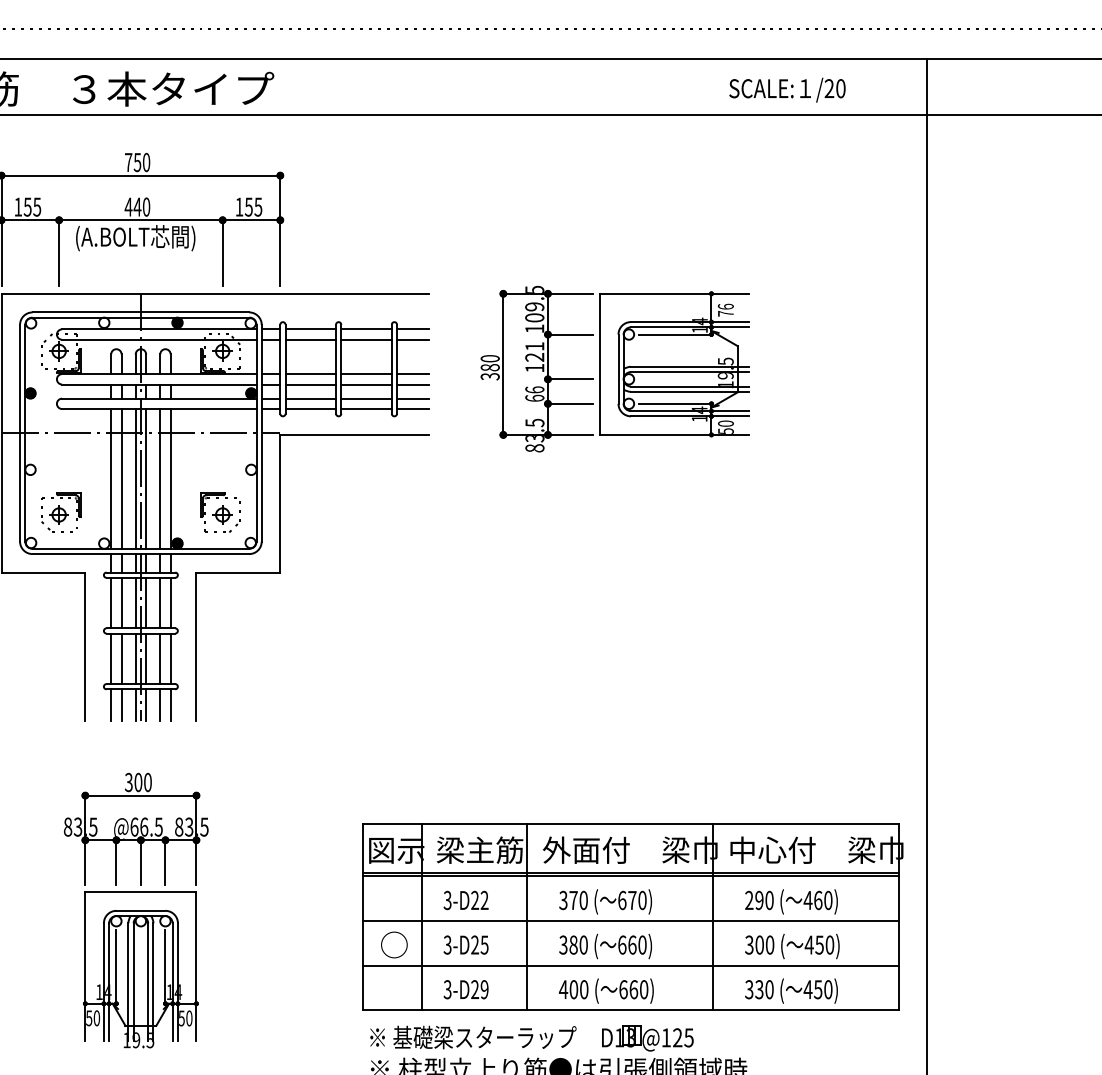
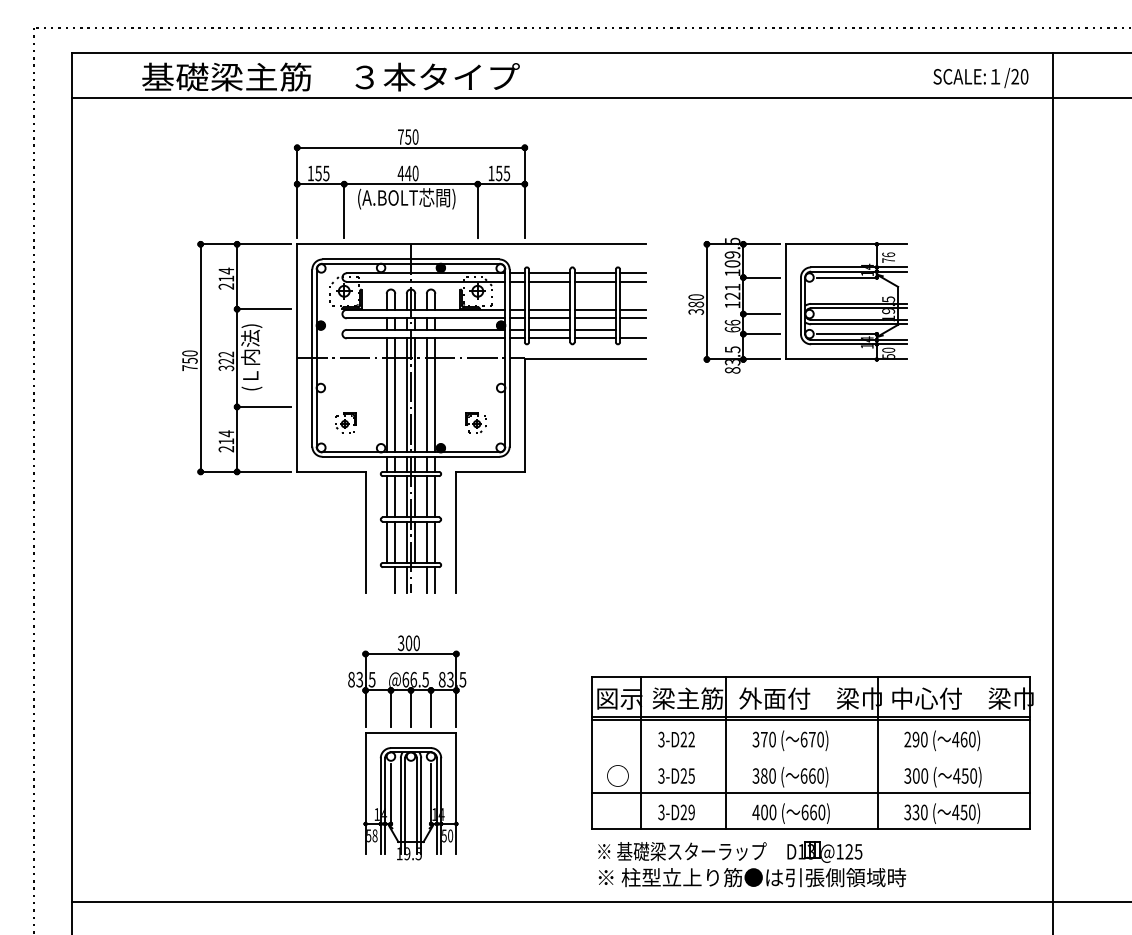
text: (786, 90) -> (980, 78), moved
line: (413, 398) -> (633, 329), removed
part: (60, 512) -> (345, 422), size x0.6
part: (219, 512) -> (475, 422), size x0.6
line: (110, 705) -> (386, 580), removed
line: (146, 705) -> (415, 580), removed
line: (630, 921) -> (810, 756), removed
text: (96, 1017) -> (374, 835), 50 -> 58

